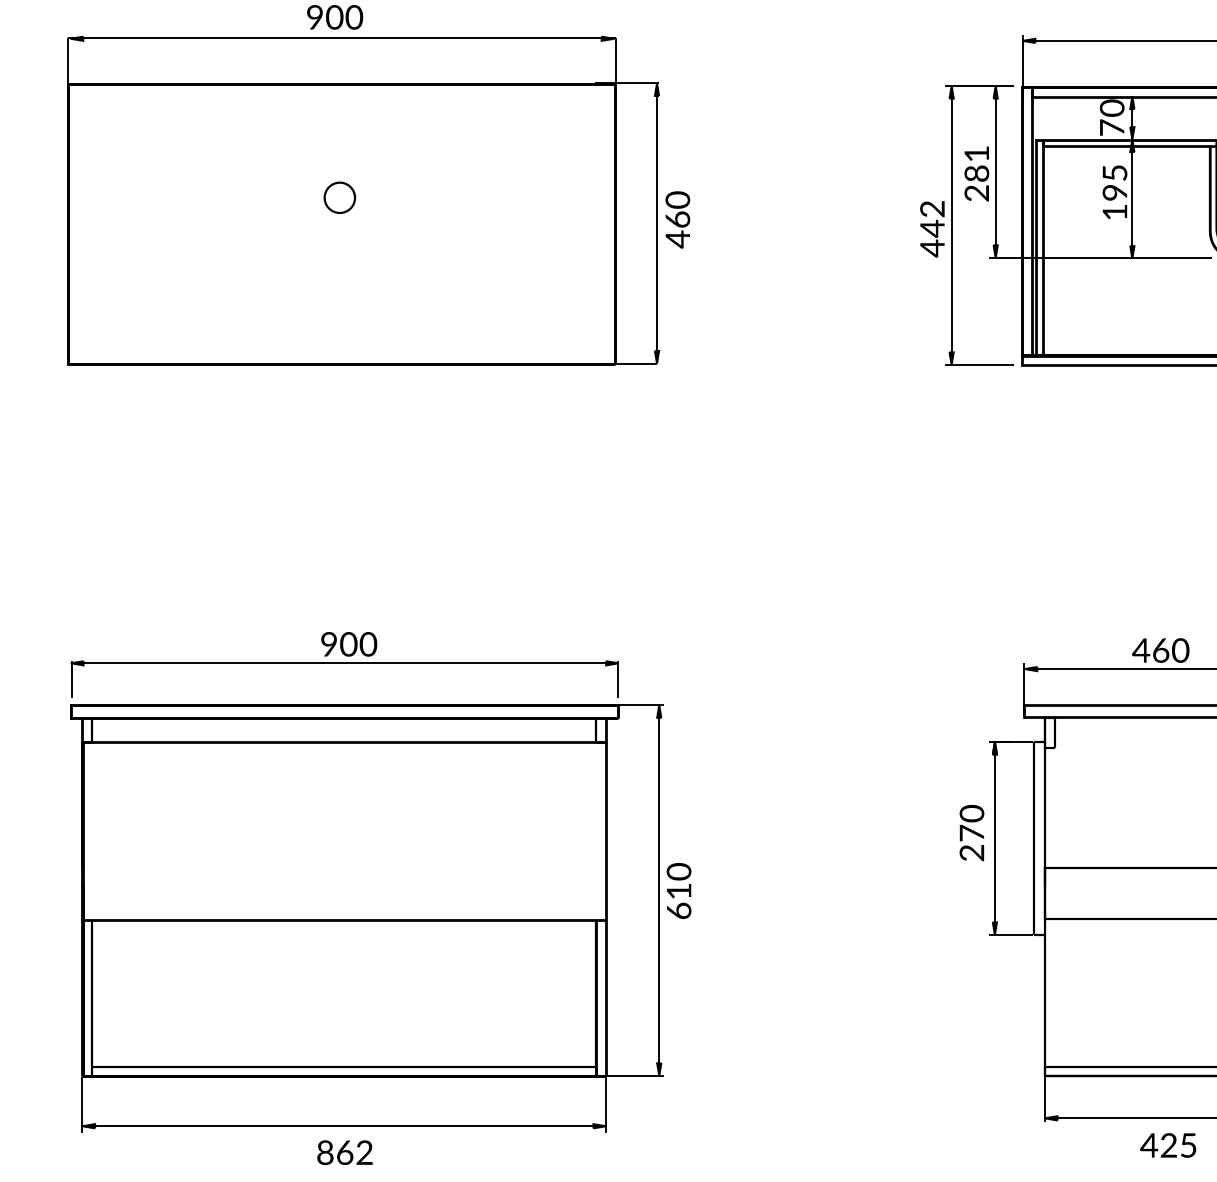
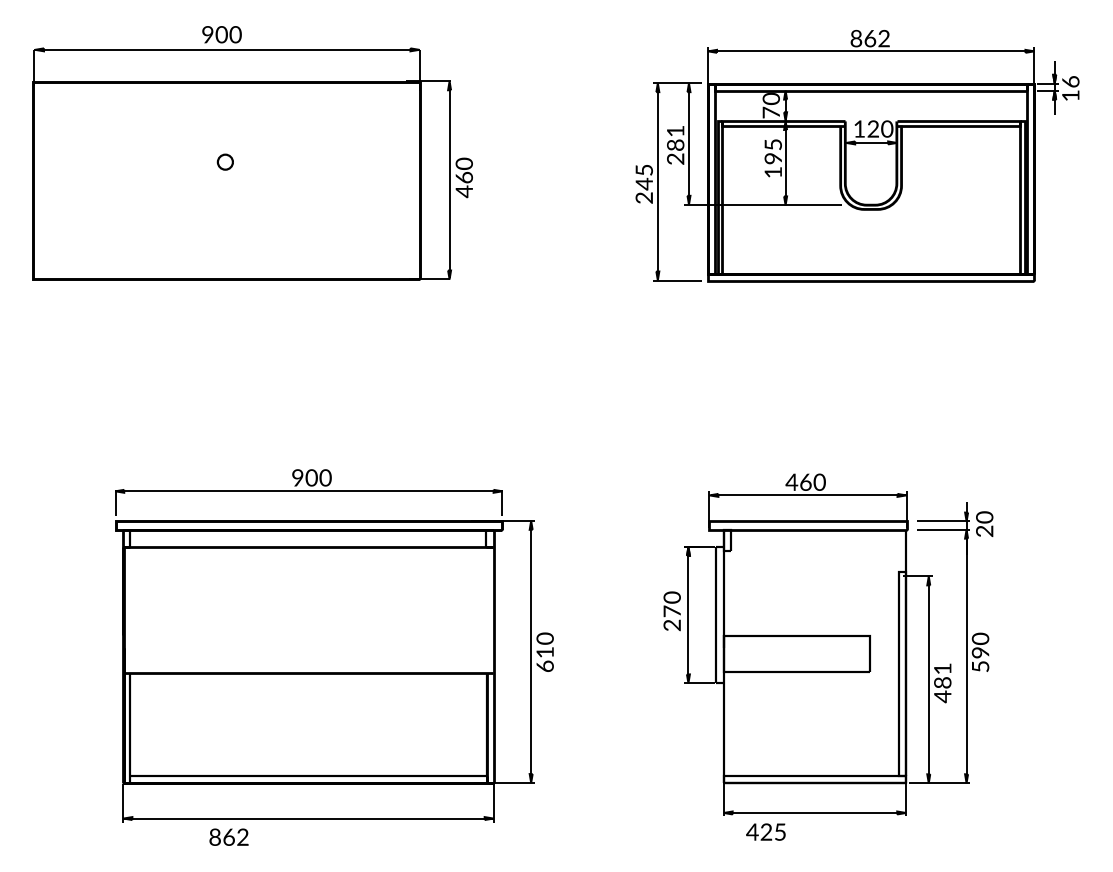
part: (339, 196) -> (225, 161), size x0.7
text: (931, 229) -> (643, 184), 442 -> 245
part: (381, 881) -> (334, 645), moved
text: (1167, 1144) -> (765, 831), moved

